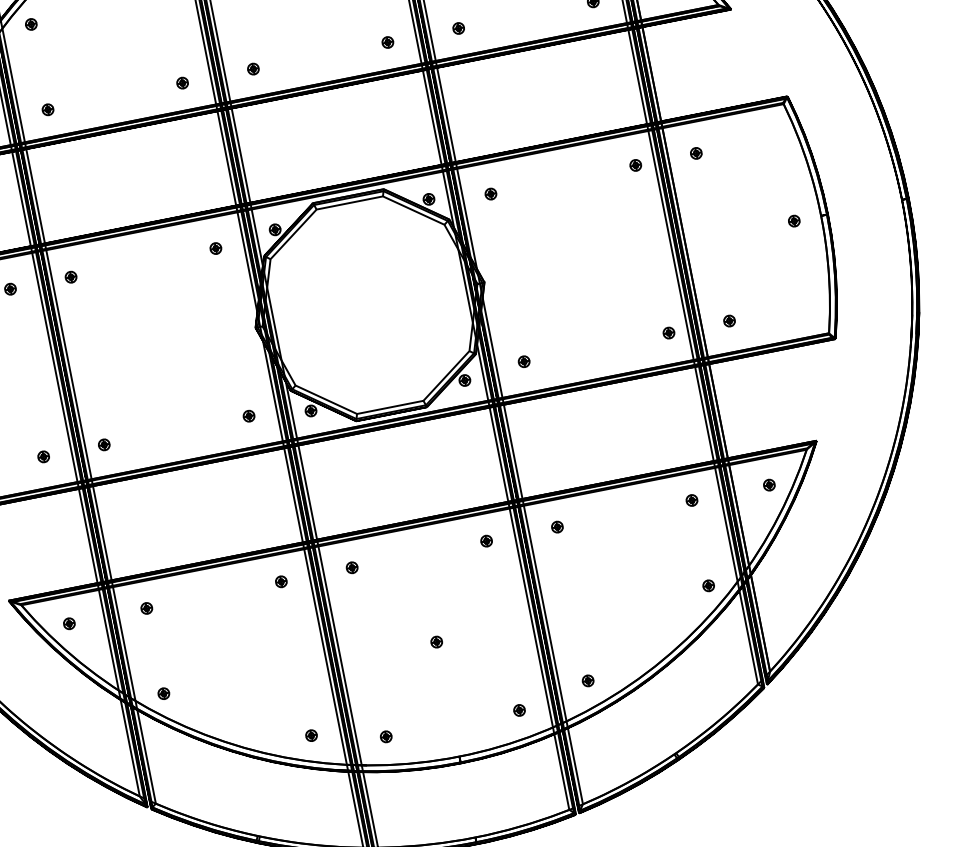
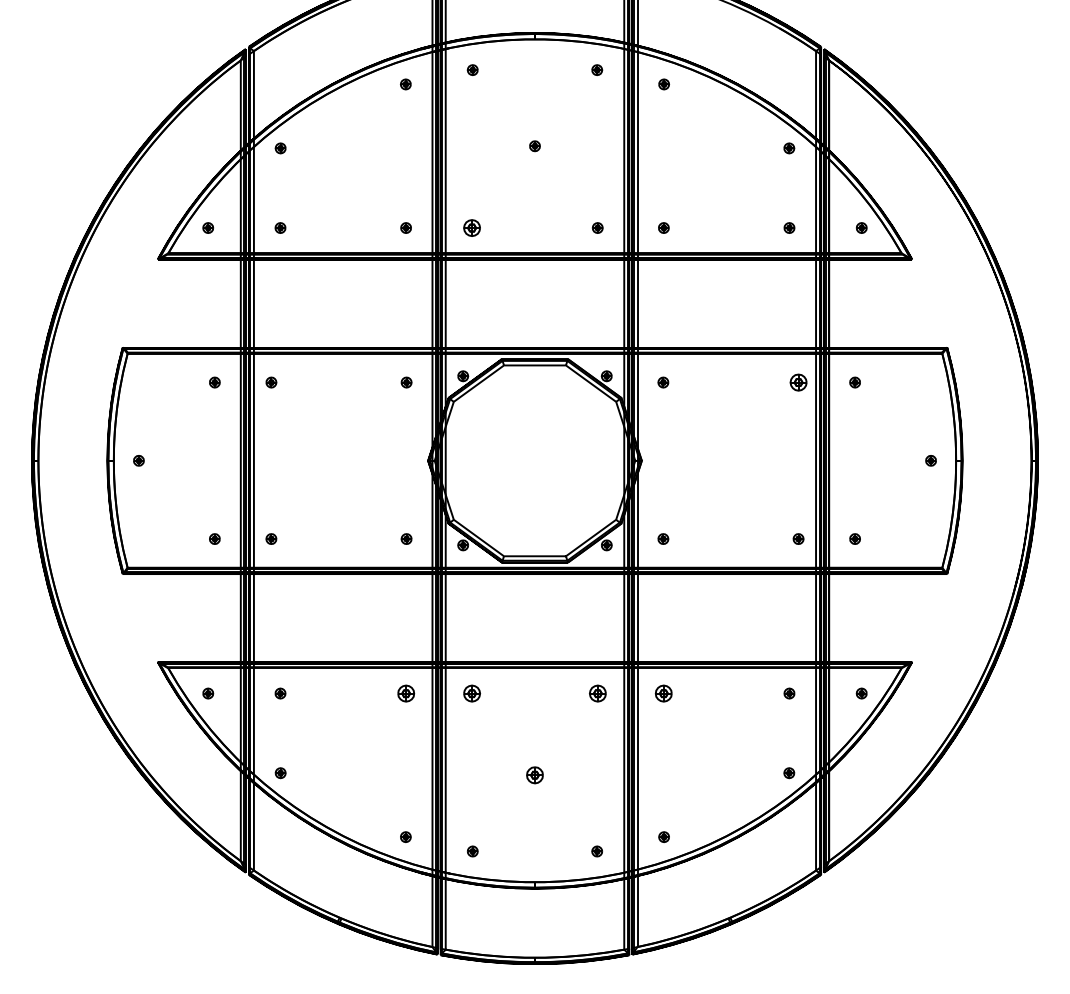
part: (253, 68) -> (472, 227), size x1.6
part: (635, 165) -> (798, 382), size x1.6
part: (557, 527) -> (663, 693), size x1.6
part: (486, 541) -> (597, 693), size x1.6
part: (352, 567) -> (472, 693), size x1.6
part: (280, 581) -> (405, 693), size x1.6
part: (436, 642) -> (534, 775), size x1.6

